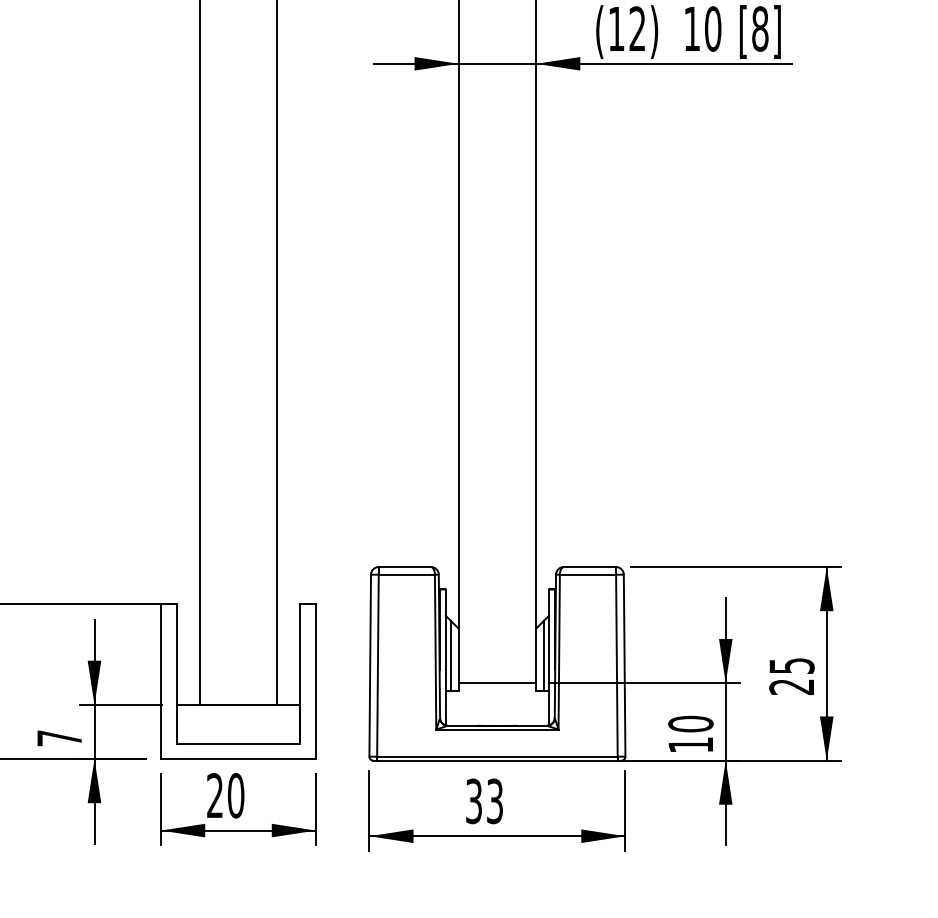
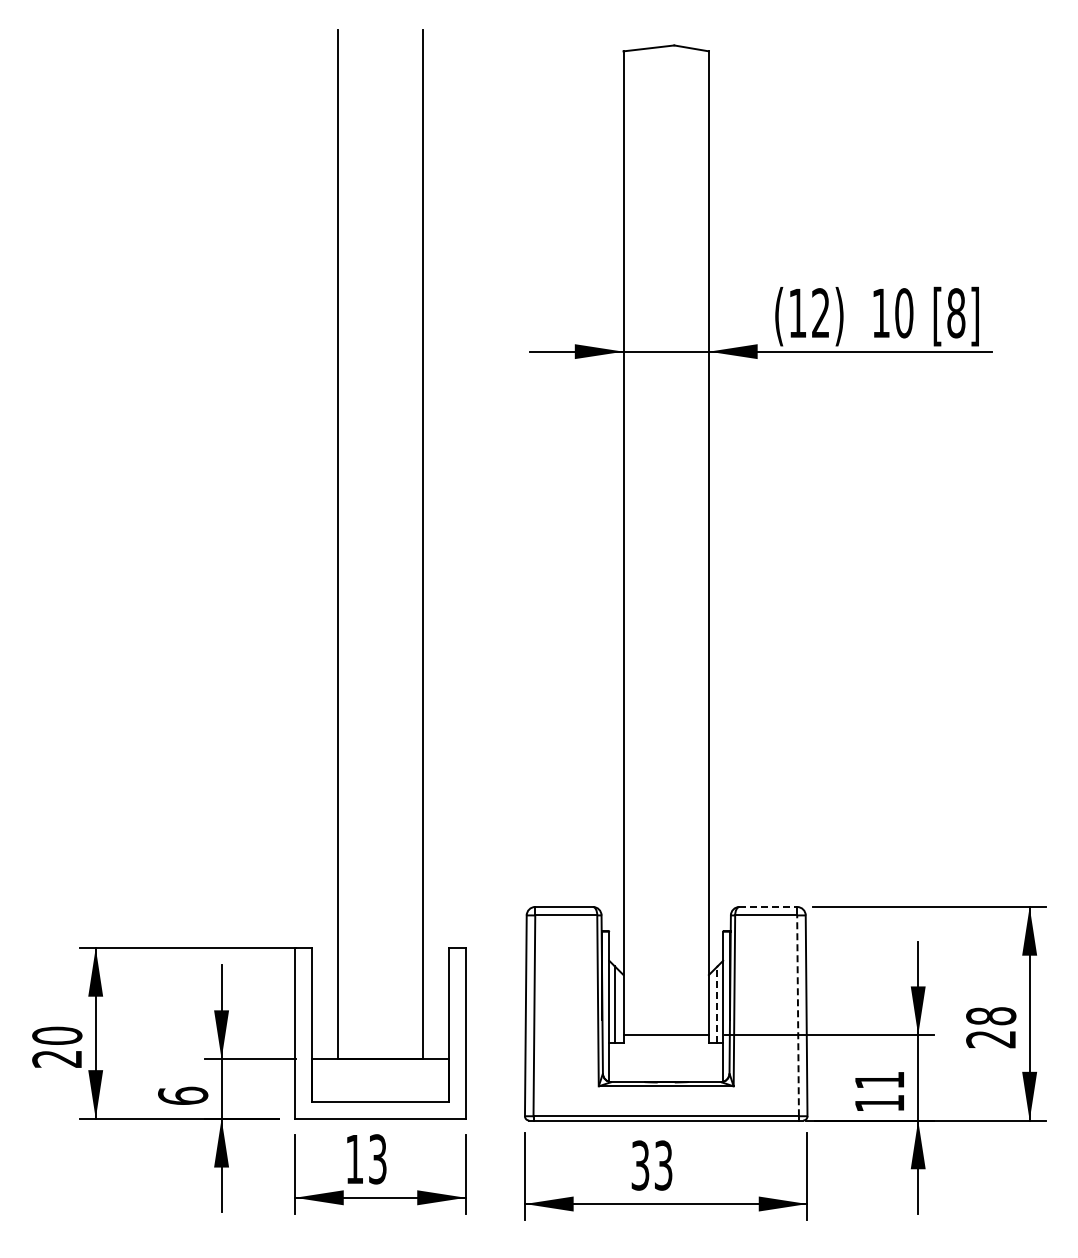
line: (590, 566) -> (768, 906), solid -> dashed
line: (543, 655) -> (717, 1004), solid -> dashed
line: (617, 665) -> (798, 1015), solid -> dashed
text: (792, 666) -> (991, 1016), 25 -> 28
text: (690, 724) -> (879, 1080), 10 -> 11
text: (59, 737) -> (183, 1095), 7 -> 6
text: (225, 795) -> (366, 1159), 20 -> 13

